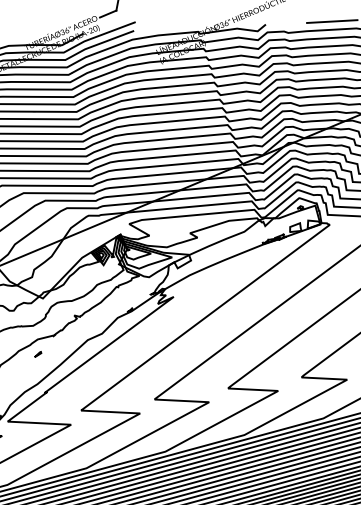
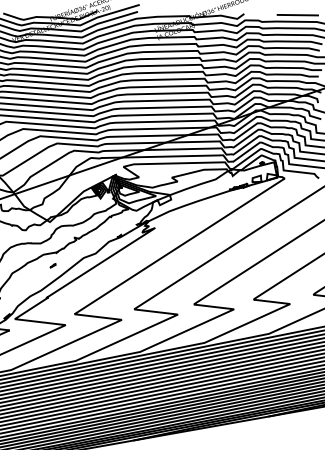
part: (37, 354) -> (52, 265), moved

